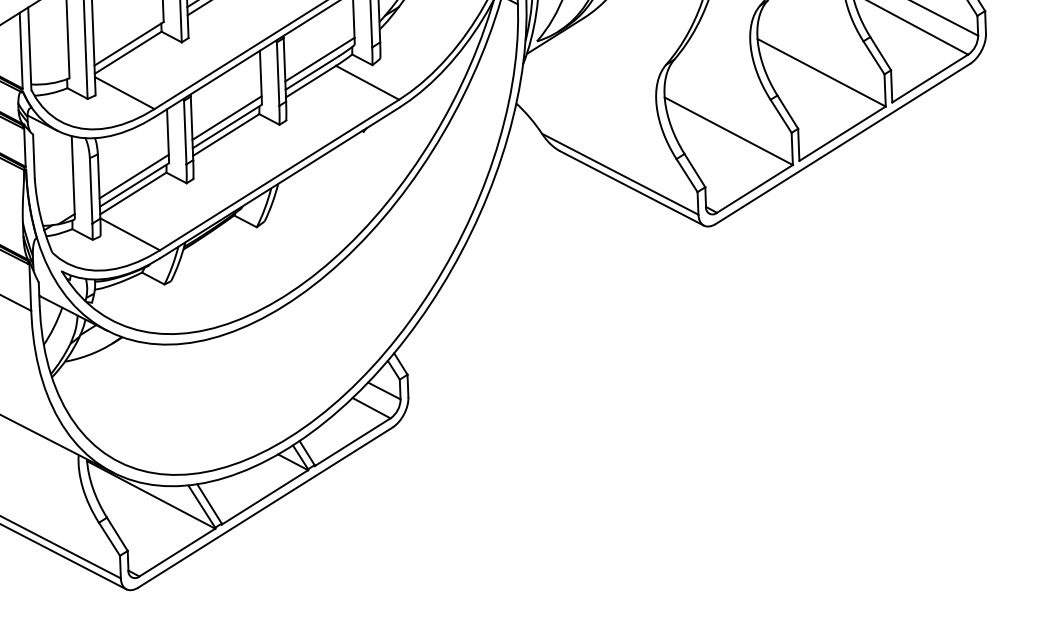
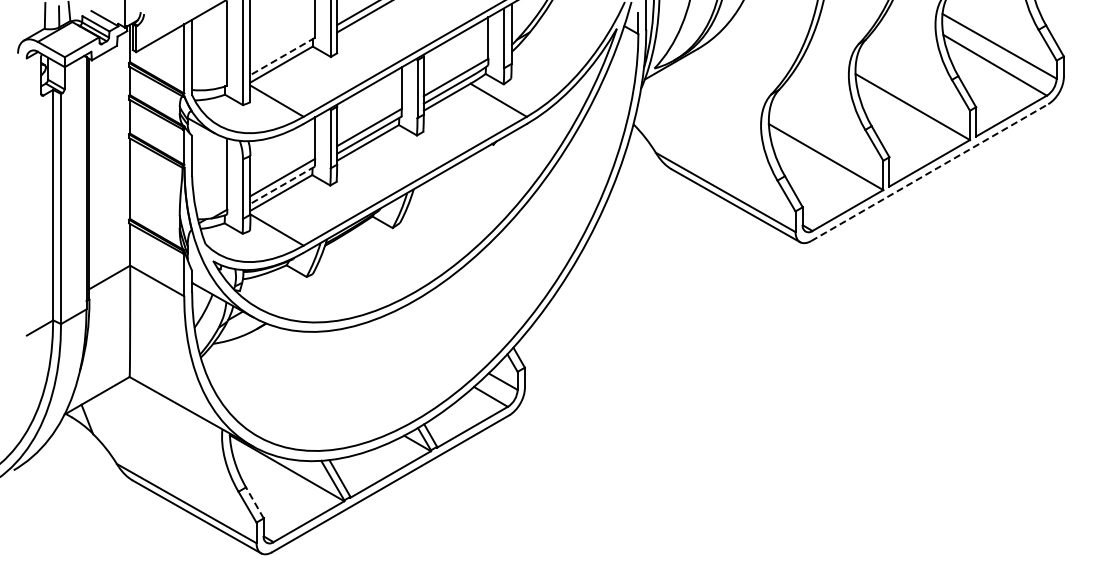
line: (128, 43) -> (282, 56), solid -> dashed
line: (842, 143) -> (929, 172), solid -> dashed
line: (134, 185) -> (282, 185), solid -> dashed
line: (116, 533) -> (254, 502), solid -> dashed

